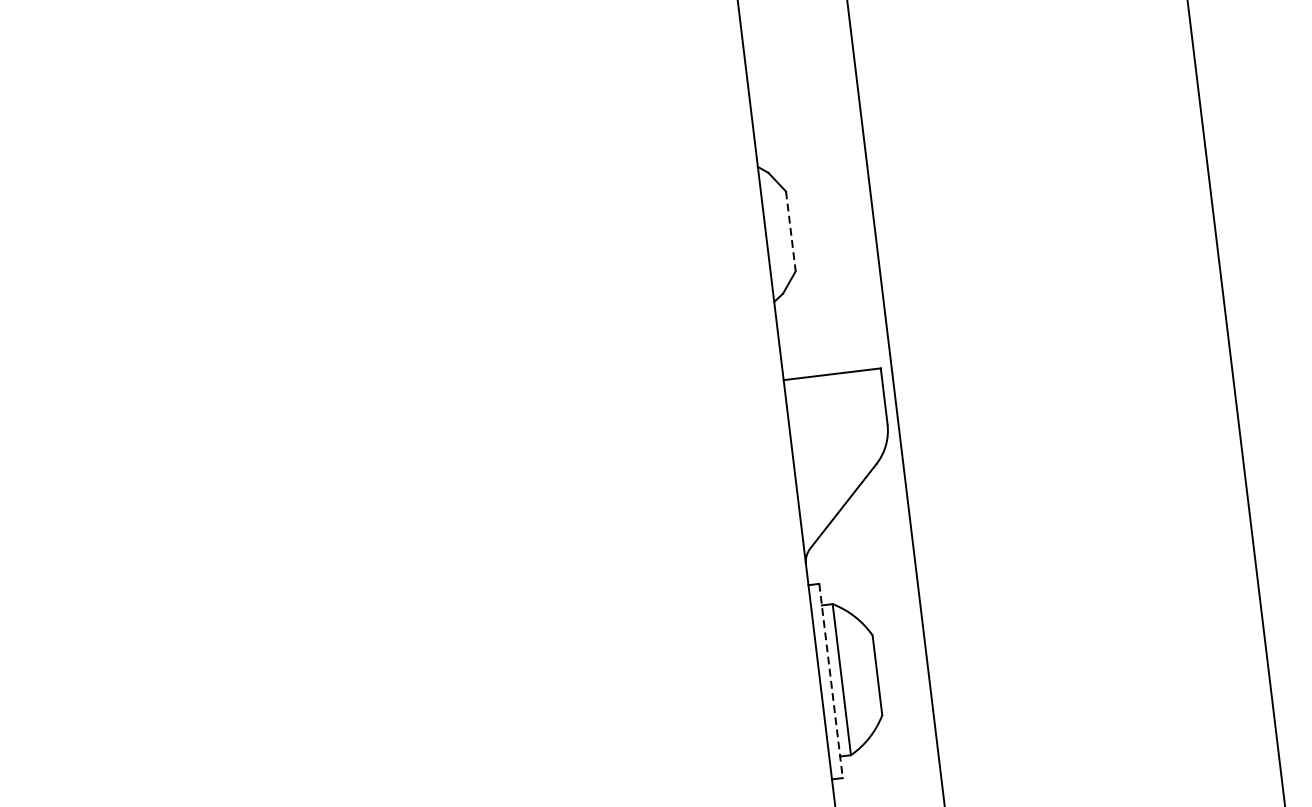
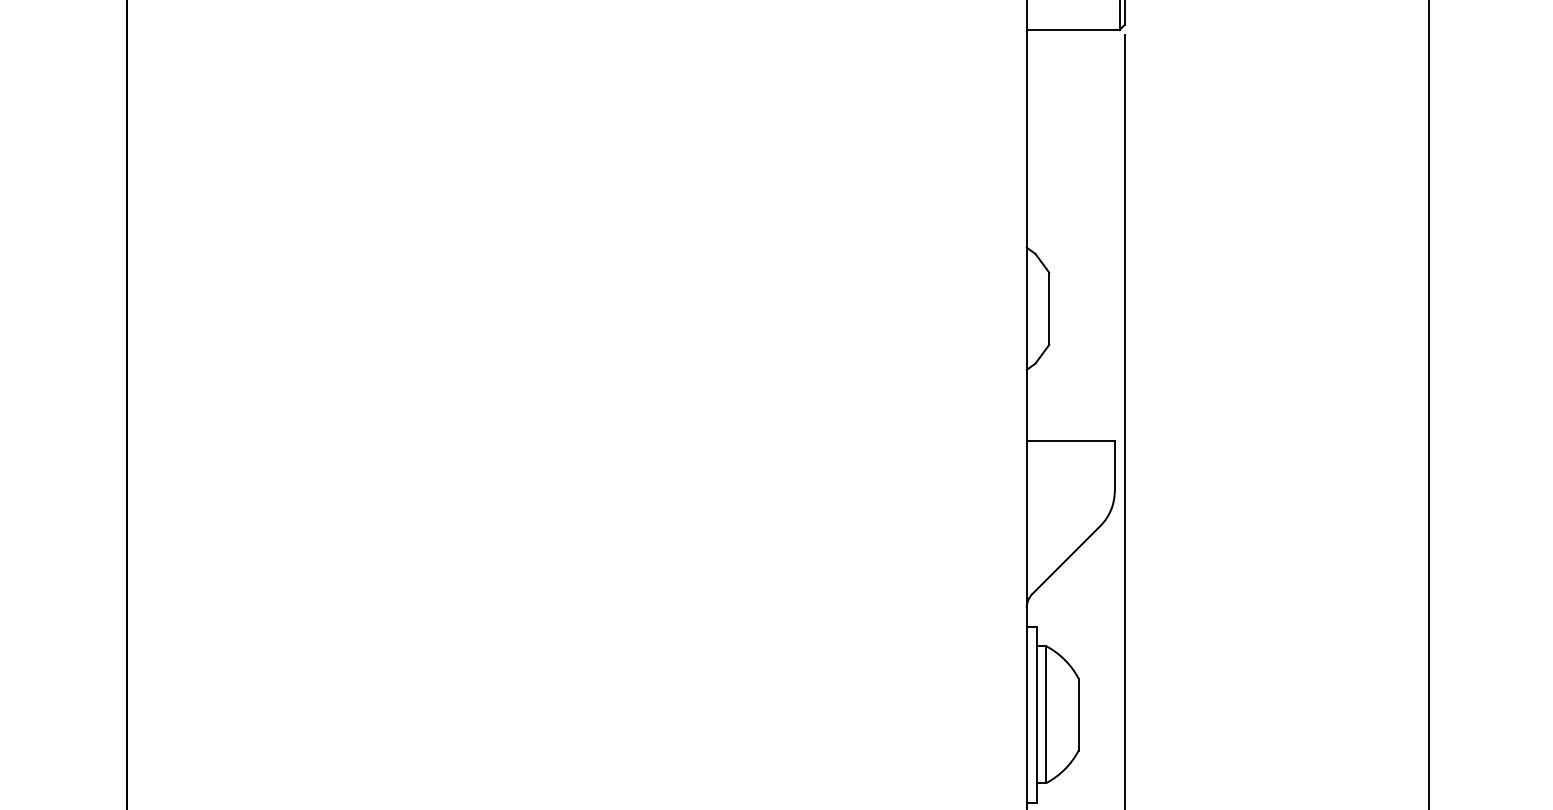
line: (791, 232) -> (1049, 309), dashed -> solid
line: (831, 681) -> (1036, 715), dashed -> solid

